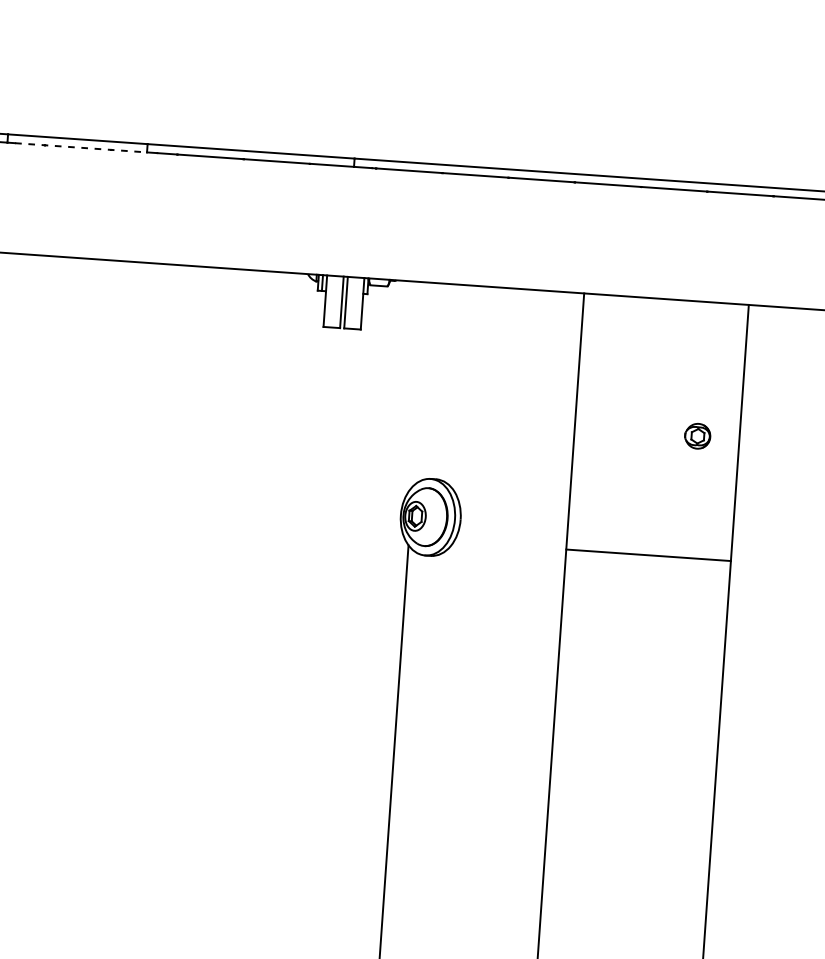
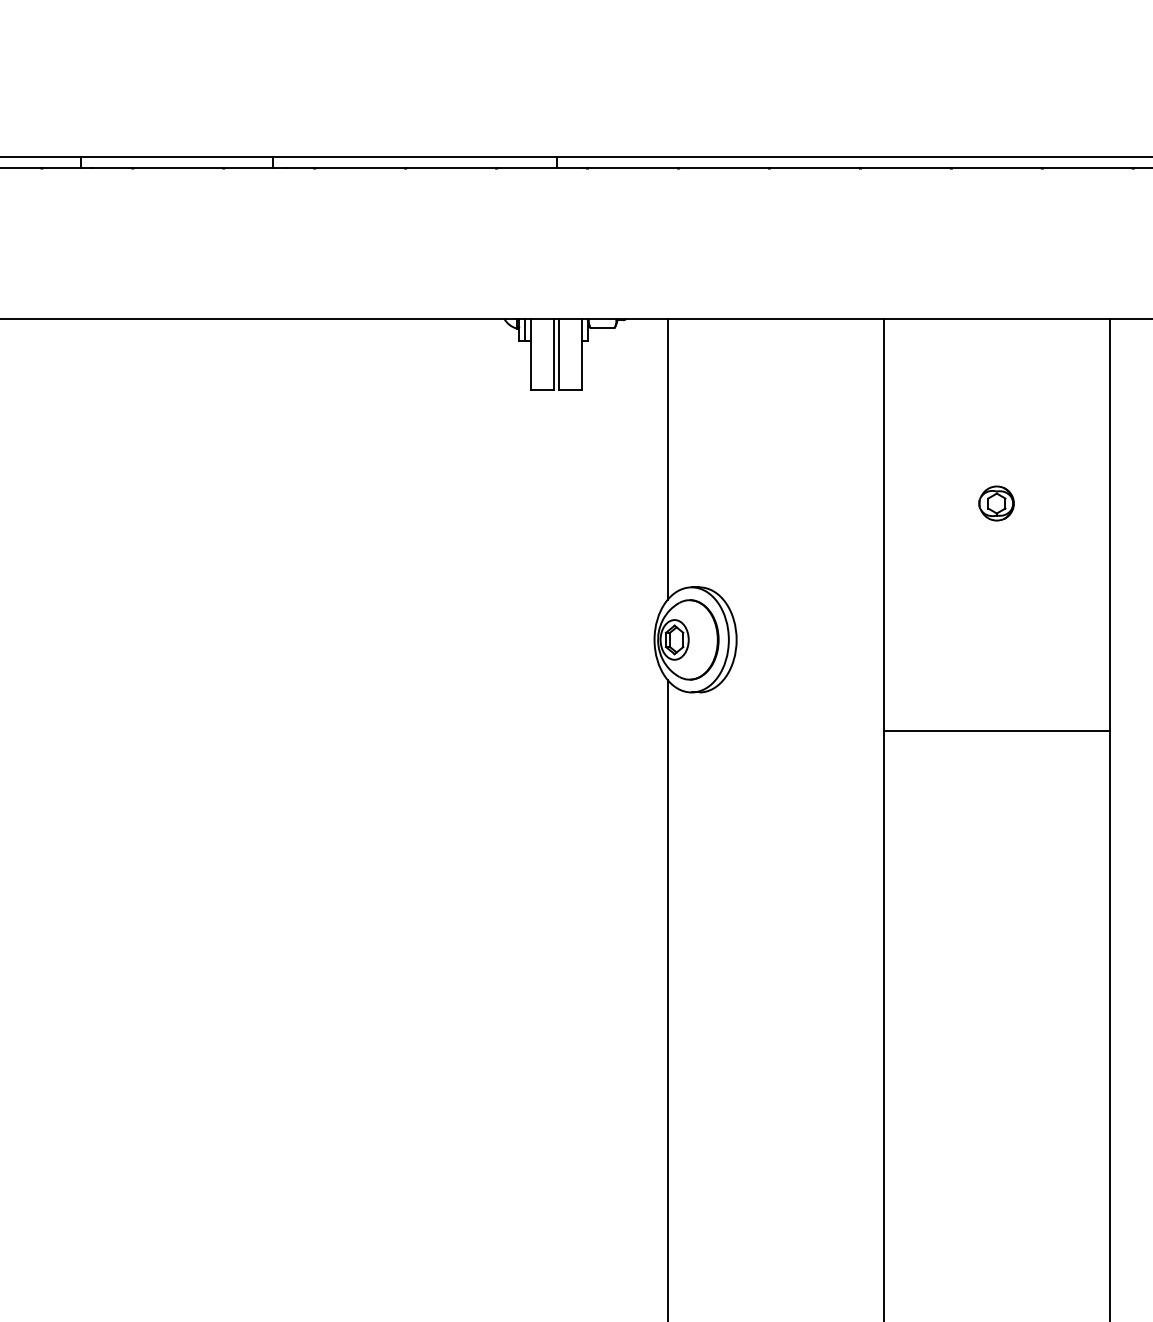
line: (81, 147) -> (182, 168), dashed -> solid
line: (419, 384) -> (667, 459), added
part: (697, 436) -> (996, 503), moved
line: (648, 555) -> (996, 730), moved

